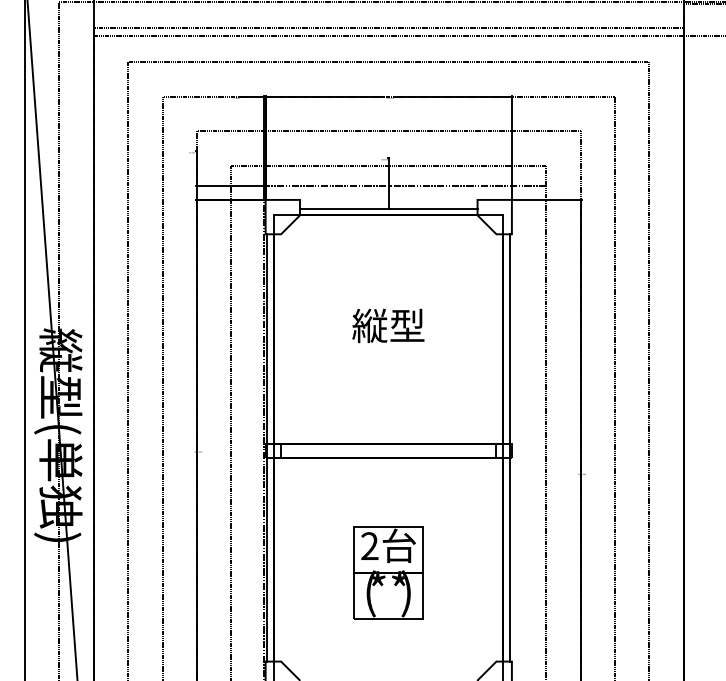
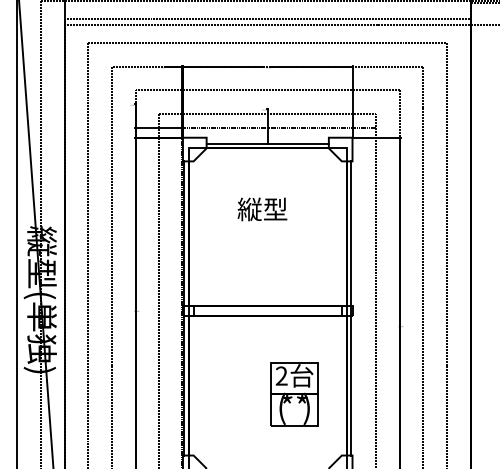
text: (388, 325) -> (262, 209), moved
part: (388, 572) -> (294, 394), moved

